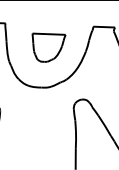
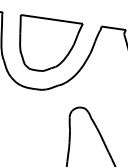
part: (48, 47) -> (48, 44), size x1.67

